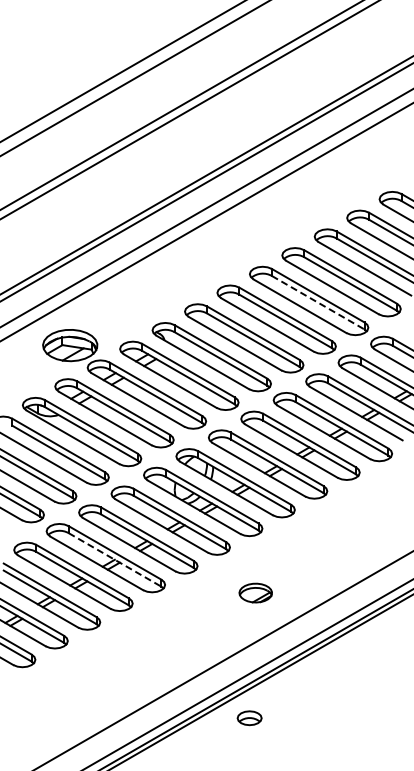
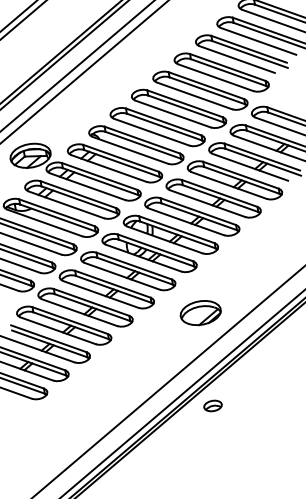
line: (318, 302) -> (207, 90), dashed -> solid
line: (115, 559) -> (92, 307), dashed -> solid
part: (255, 592) -> (200, 312), size x1.67

